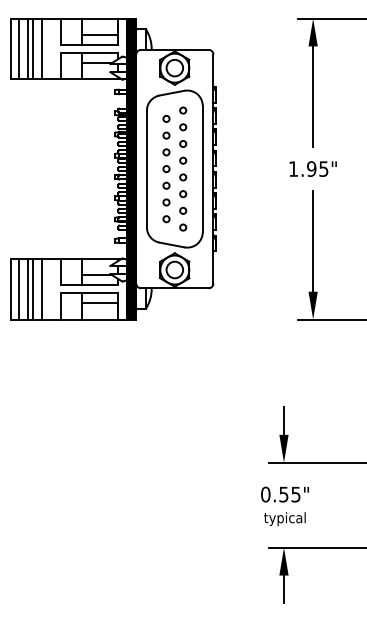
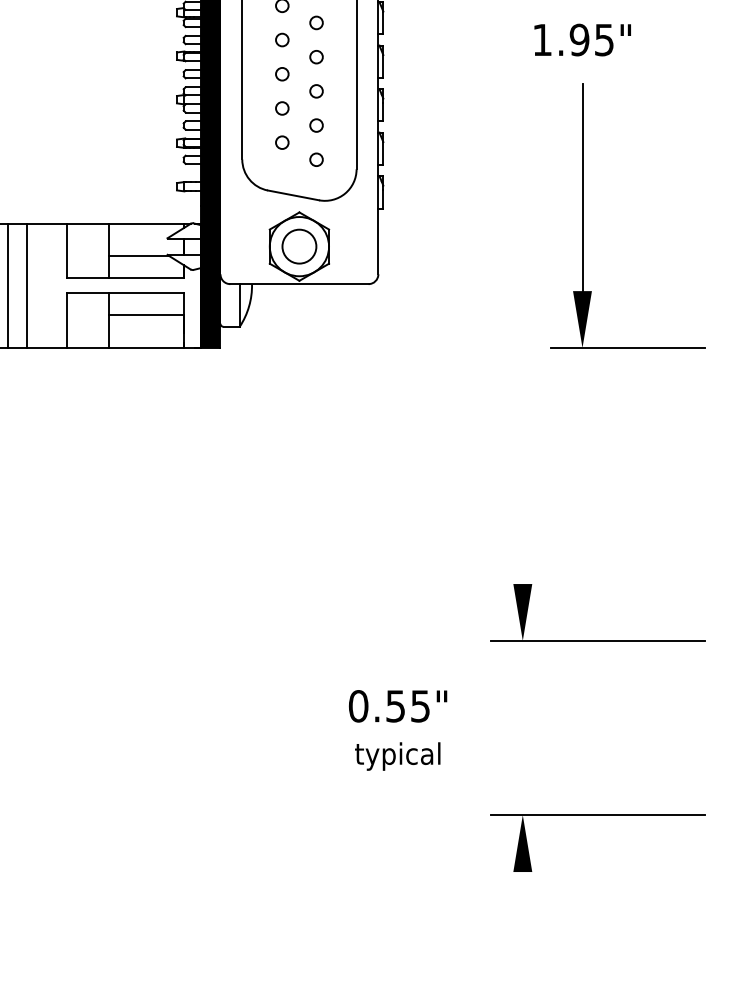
line: (283, 420) -> (521, 554), removed
text: (284, 506) -> (396, 730), moved
line: (283, 589) -> (521, 900), removed

